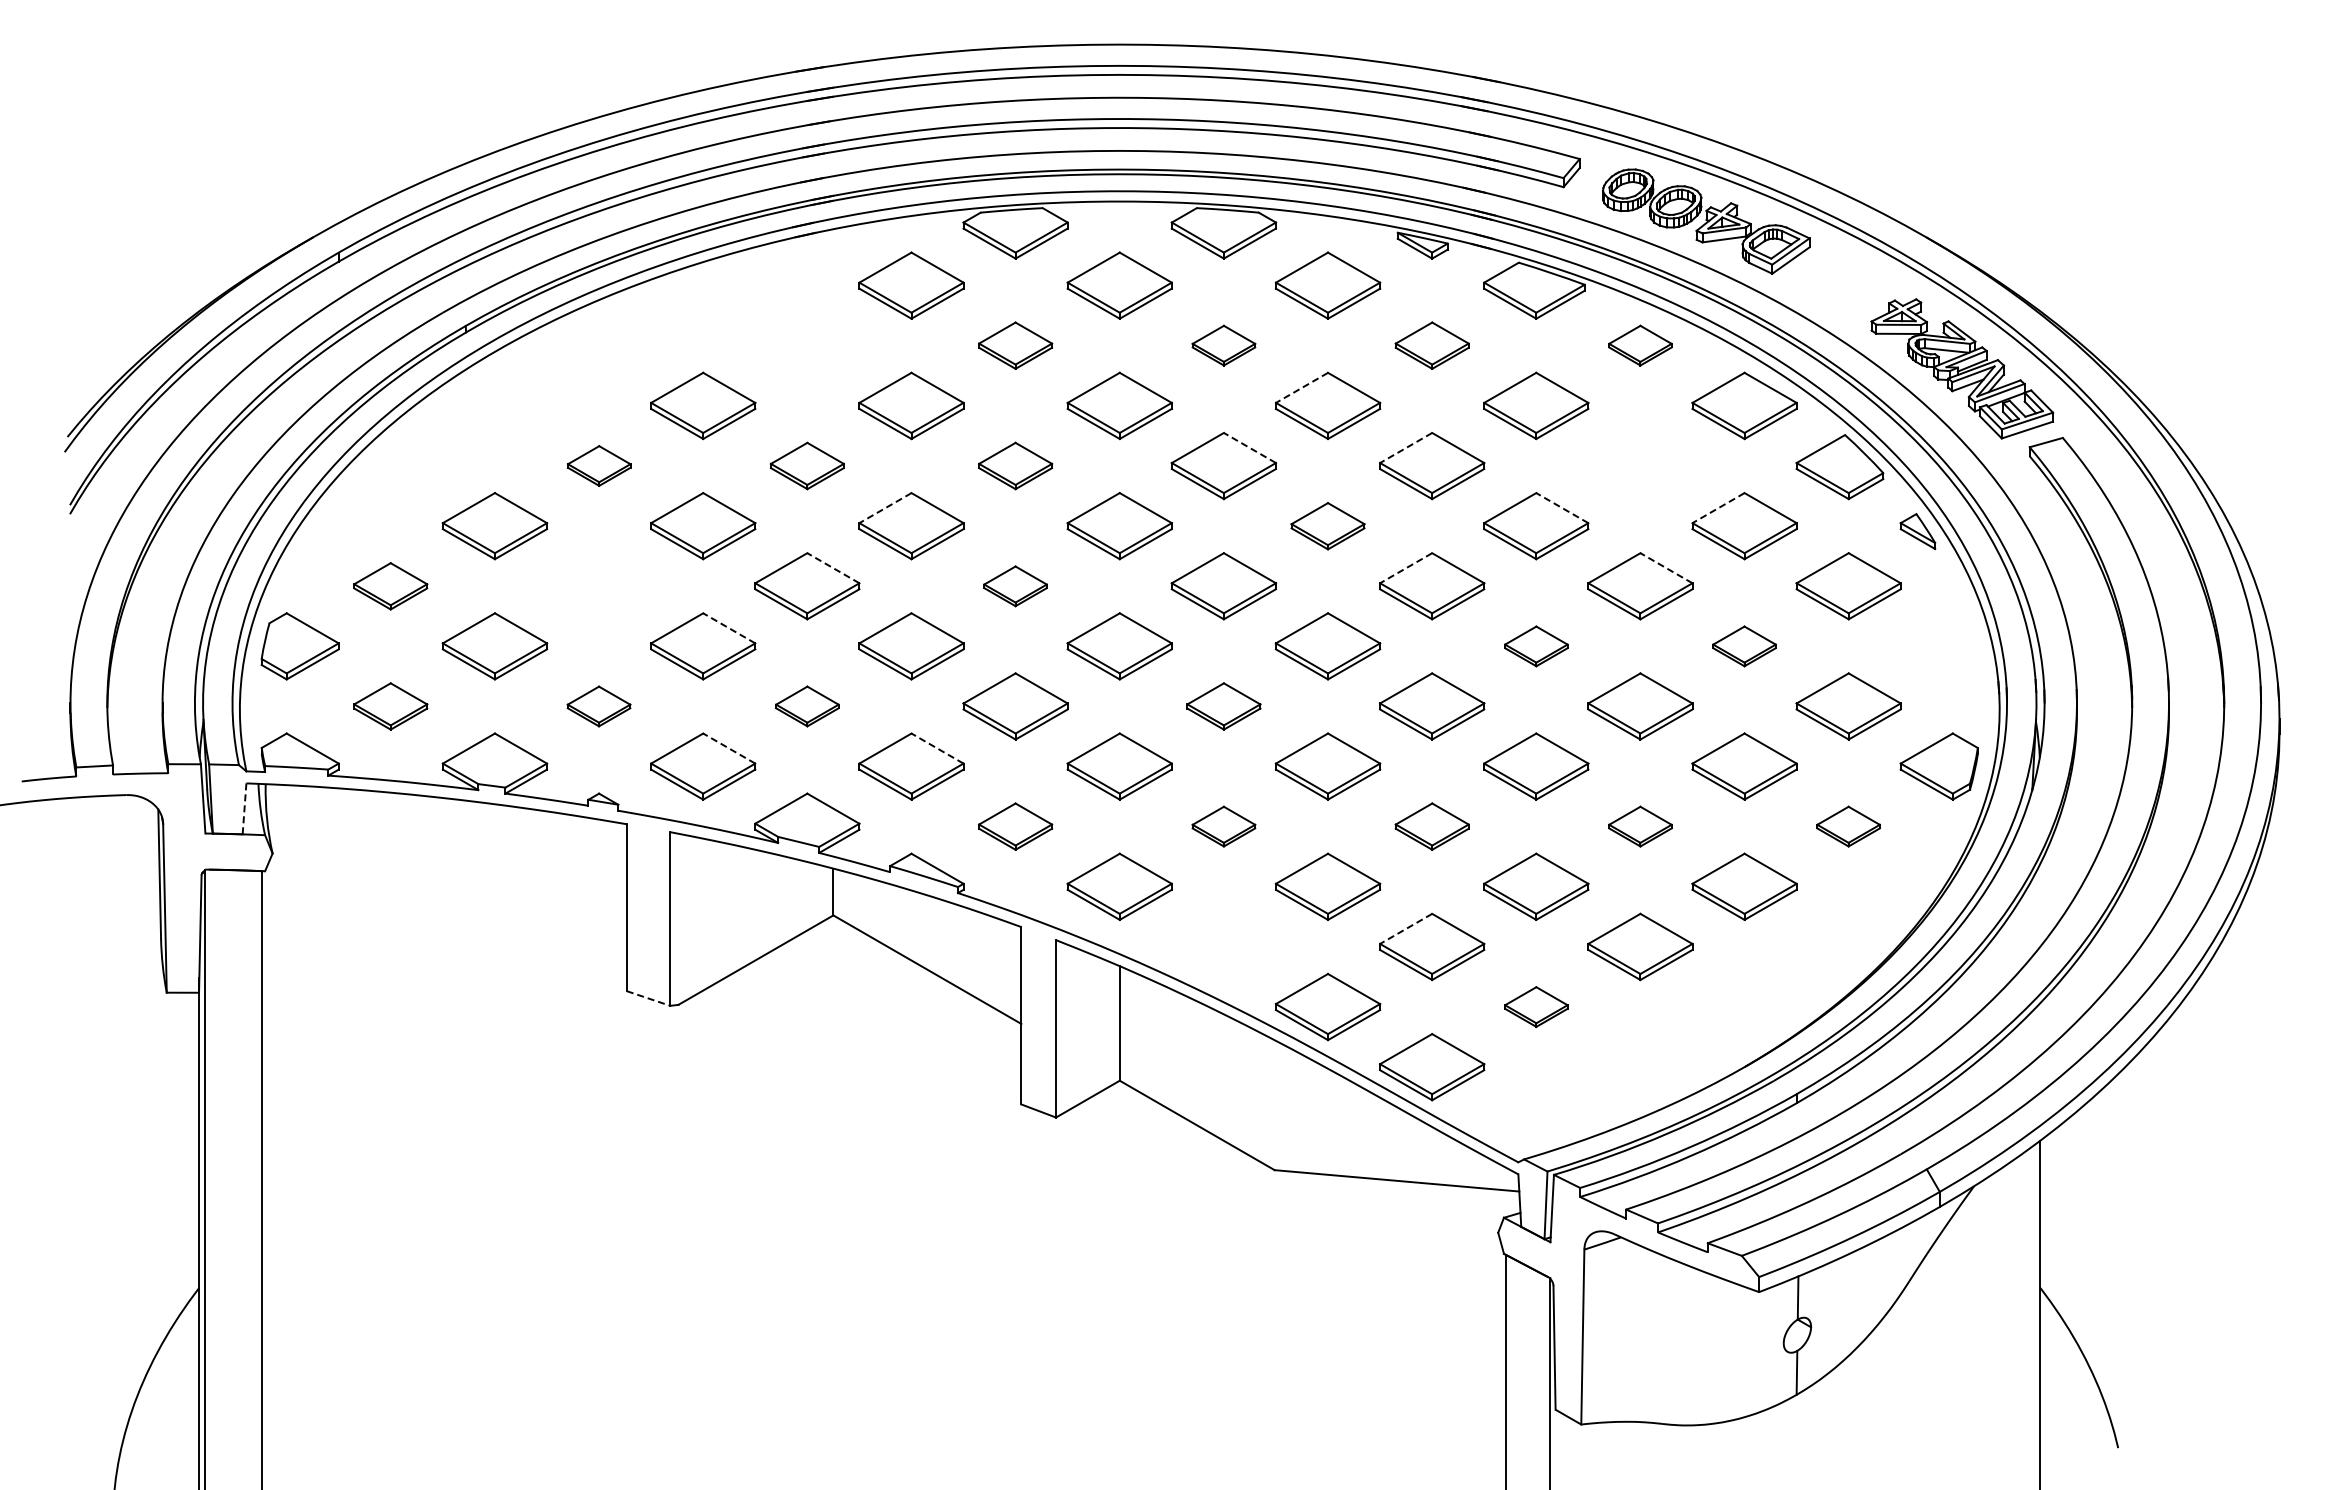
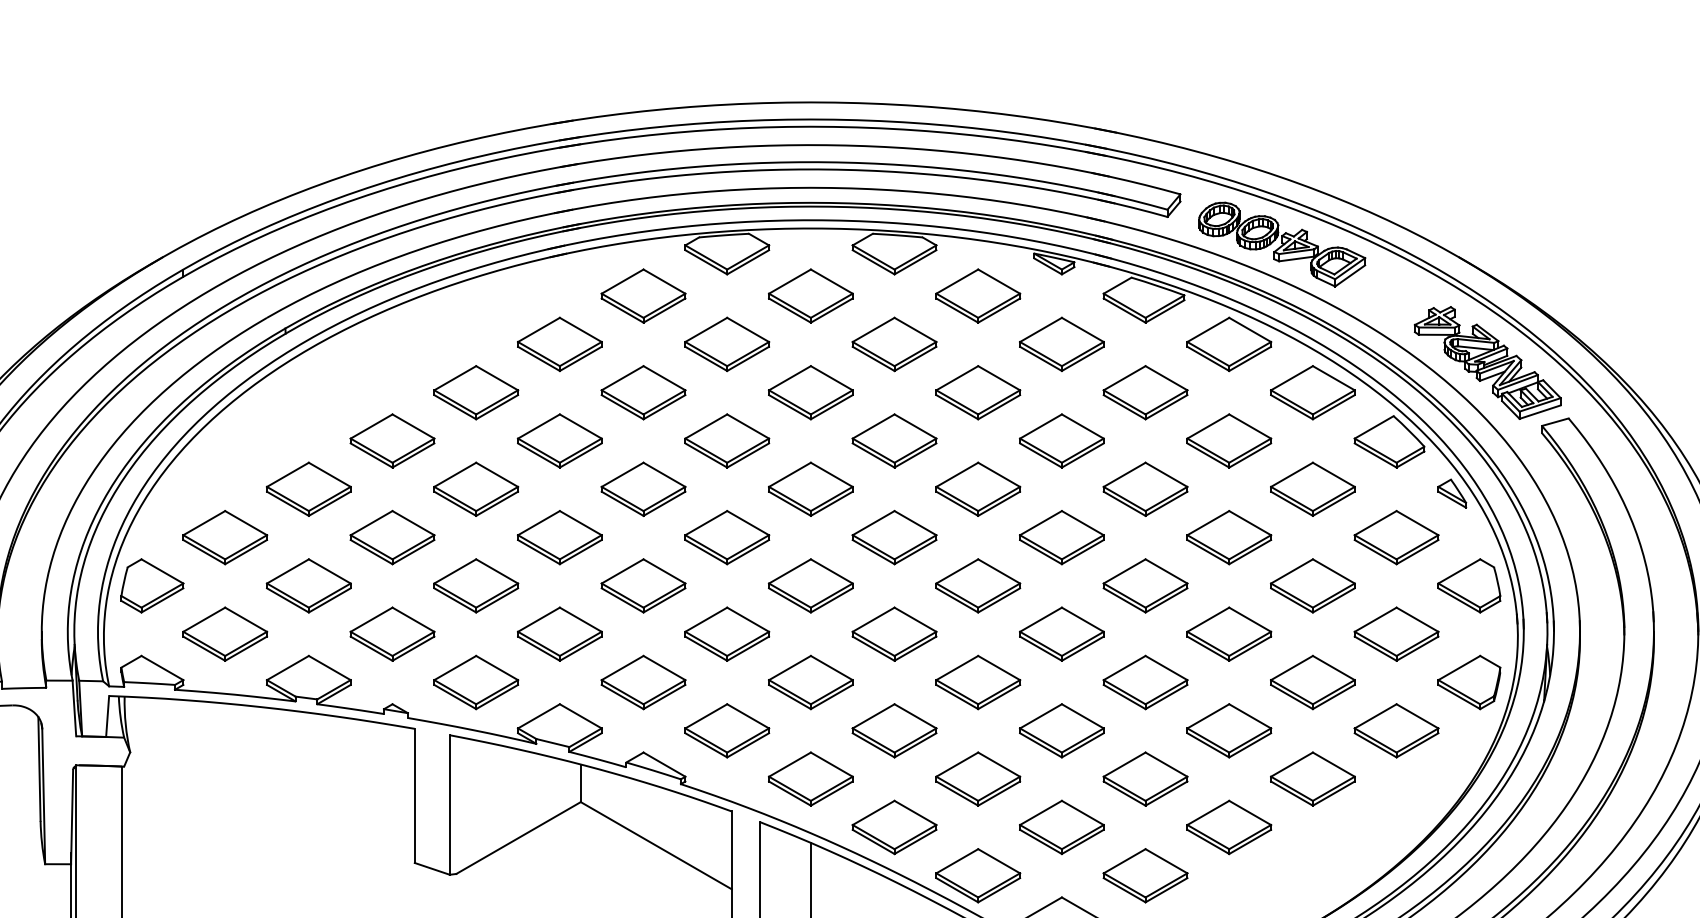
part: (807, 345) -> (559, 344), added
part: (1015, 345) -> (727, 344), size x1.43
part: (1223, 345) -> (894, 344), size x1.67
part: (1432, 345) -> (1062, 344), size x1.43
part: (1640, 345) -> (1229, 344), size x1.67
line: (1301, 388) -> (956, 378), dashed -> solid
line: (1249, 447) -> (915, 426), dashed -> solid
line: (1405, 448) -> (1040, 426), dashed -> solid
part: (599, 465) -> (392, 440), size x1.67
part: (807, 465) -> (559, 440), size x1.43
part: (1015, 465) -> (727, 440), size x1.43
part: (1640, 465) -> (1229, 440), added
line: (1561, 507) -> (1165, 474), dashed -> solid
line: (885, 508) -> (622, 475), dashed -> solid
line: (1718, 508) -> (1291, 475), dashed -> solid
part: (1327, 526) -> (977, 489), size x1.43
line: (832, 567) -> (580, 522), dashed -> solid
line: (1666, 567) -> (1250, 522), dashed -> solid
line: (1405, 568) -> (1040, 523), dashed -> solid
part: (390, 586) -> (224, 537), size x1.43
part: (599, 586) -> (392, 537), added
part: (1015, 586) -> (727, 537), size x1.67
line: (728, 628) -> (496, 571), dashed -> solid
part: (1536, 646) -> (1145, 586), size x1.67
part: (1744, 646) -> (1312, 586), size x1.67
part: (1938, 646) -> (1468, 586), added
part: (390, 706) -> (224, 634), size x1.43
part: (598, 706) -> (392, 634), size x1.67
part: (807, 706) -> (559, 634), size x1.67
part: (1223, 706) -> (894, 634), size x1.43
line: (728, 748) -> (496, 667), dashed -> solid
line: (937, 748) -> (664, 667), dashed -> solid
line: (244, 808) -> (107, 716), dashed -> solid
part: (1015, 826) -> (727, 730), size x1.43
part: (1223, 826) -> (894, 730), size x1.67
part: (1432, 826) -> (1062, 730), size x1.43
part: (1640, 826) -> (1229, 730), size x1.67
part: (1848, 826) -> (1396, 730), size x1.67
line: (1405, 929) -> (1040, 813), dashed -> solid
part: (1223, 946) -> (894, 827), added
line: (648, 998) -> (432, 868), dashed -> solid
part: (1536, 1006) -> (1145, 875), size x1.67

